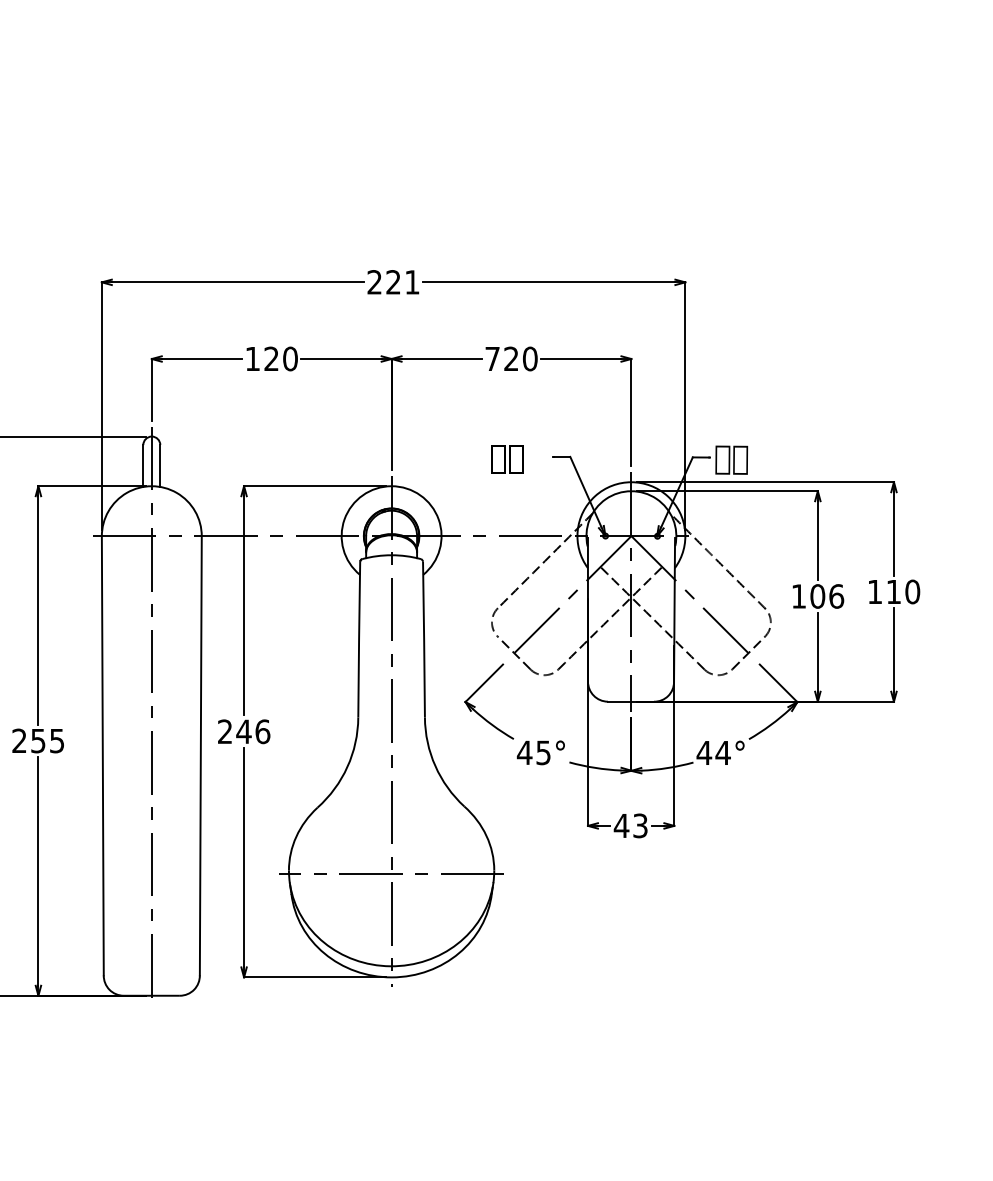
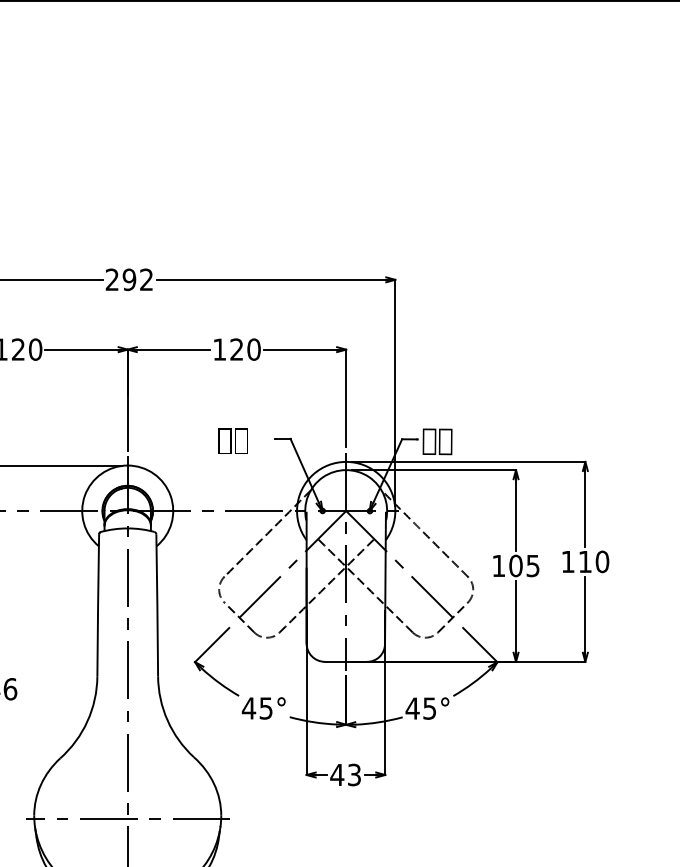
text: (402, 282) -> (137, 279), 221 -> 292
text: (492, 358) -> (219, 349), 720 -> 120
text: (836, 596) -> (533, 566), 106 -> 105
text: (722, 753) -> (429, 709), 44° -> 45°

